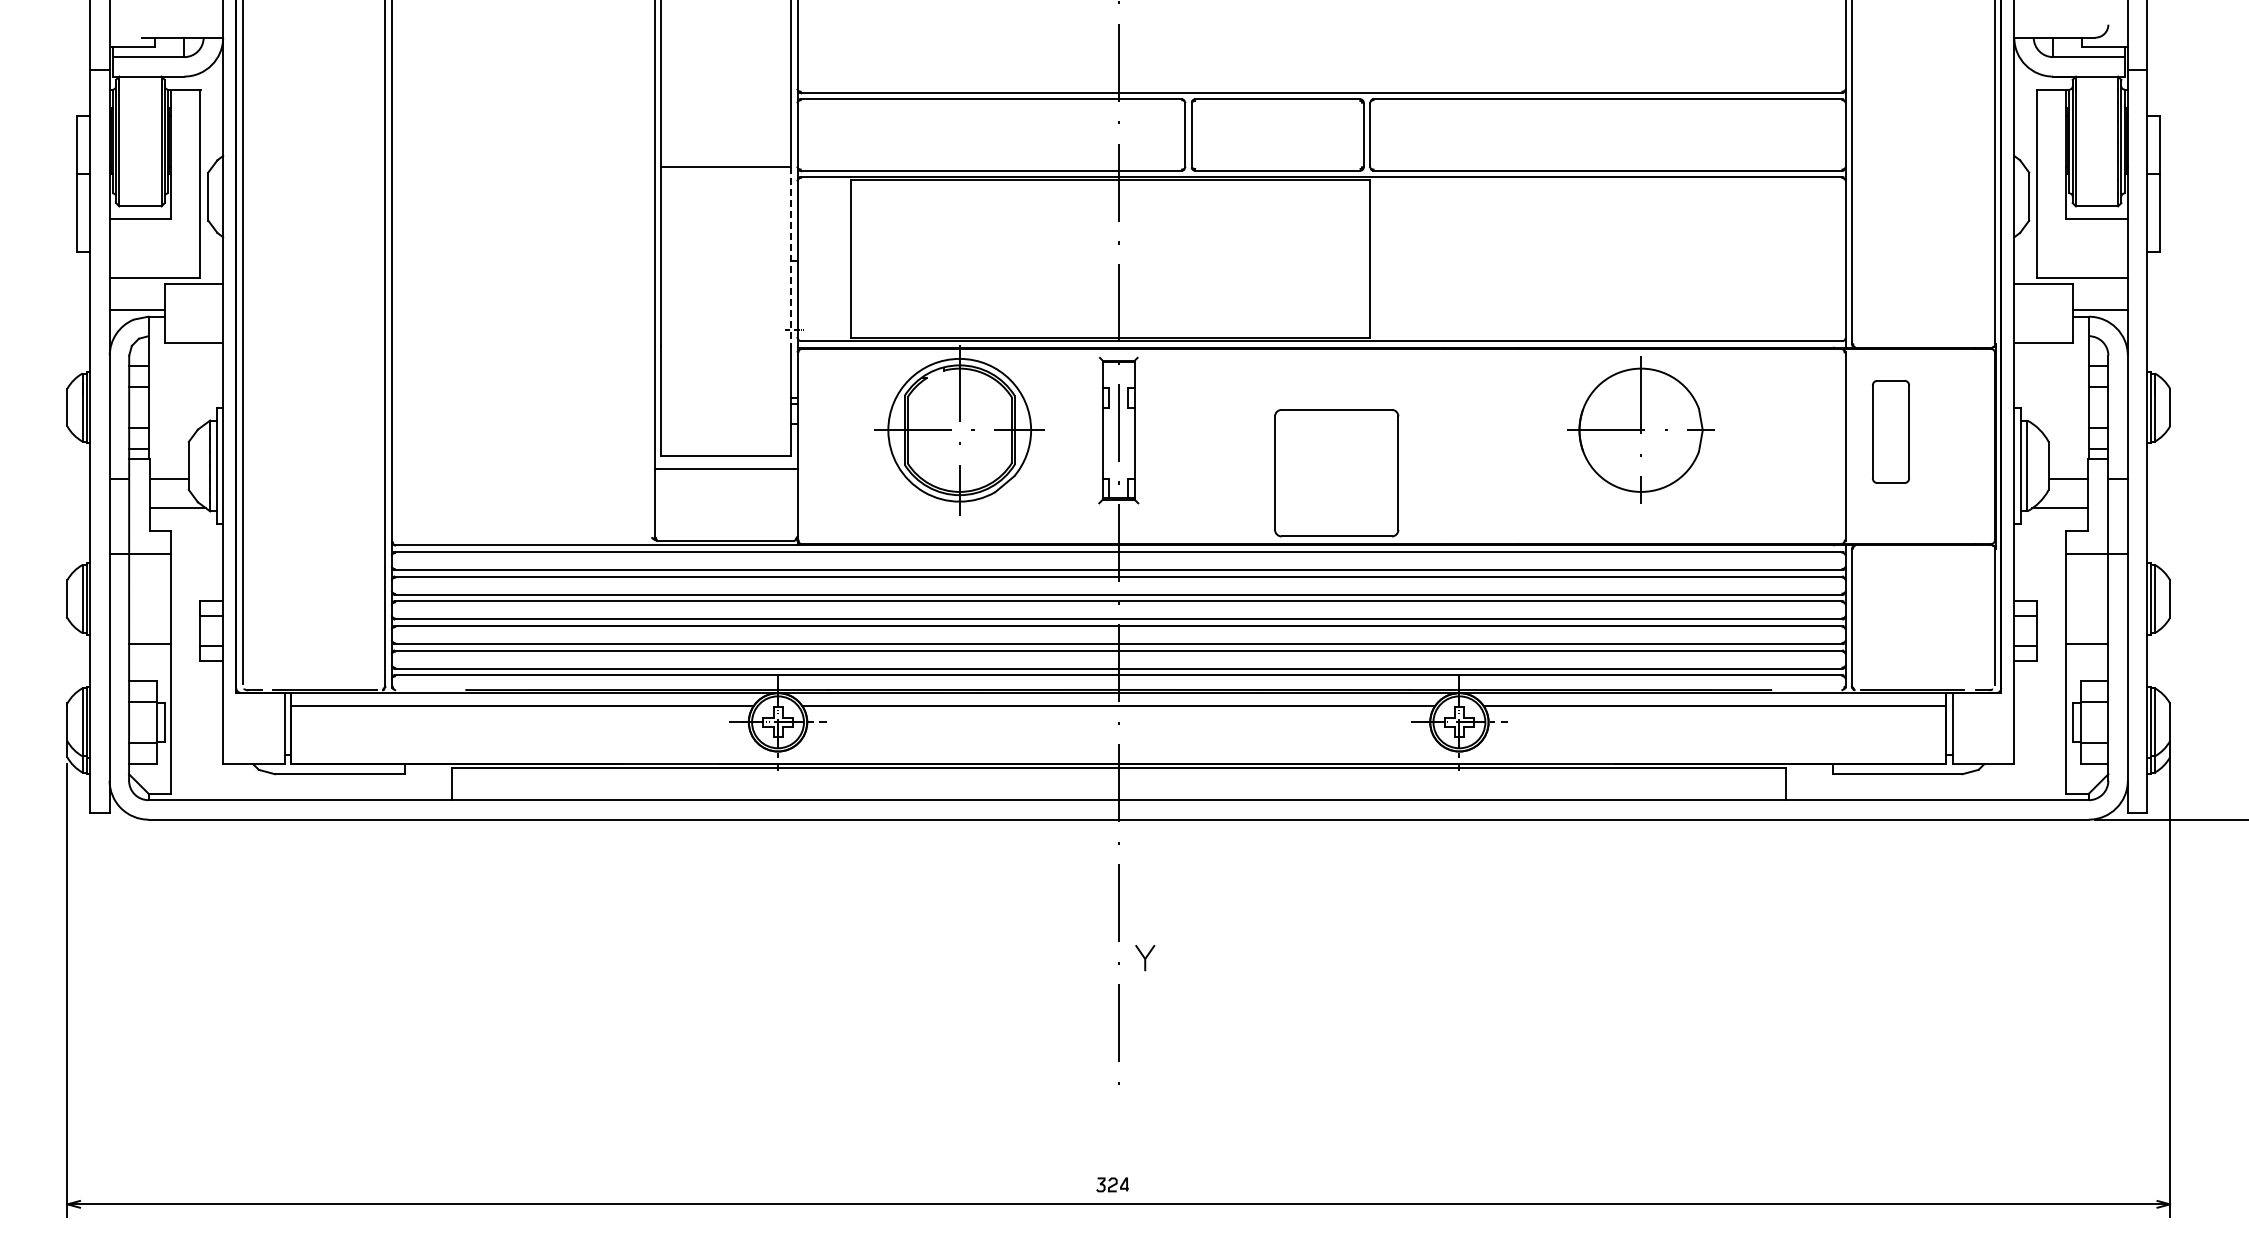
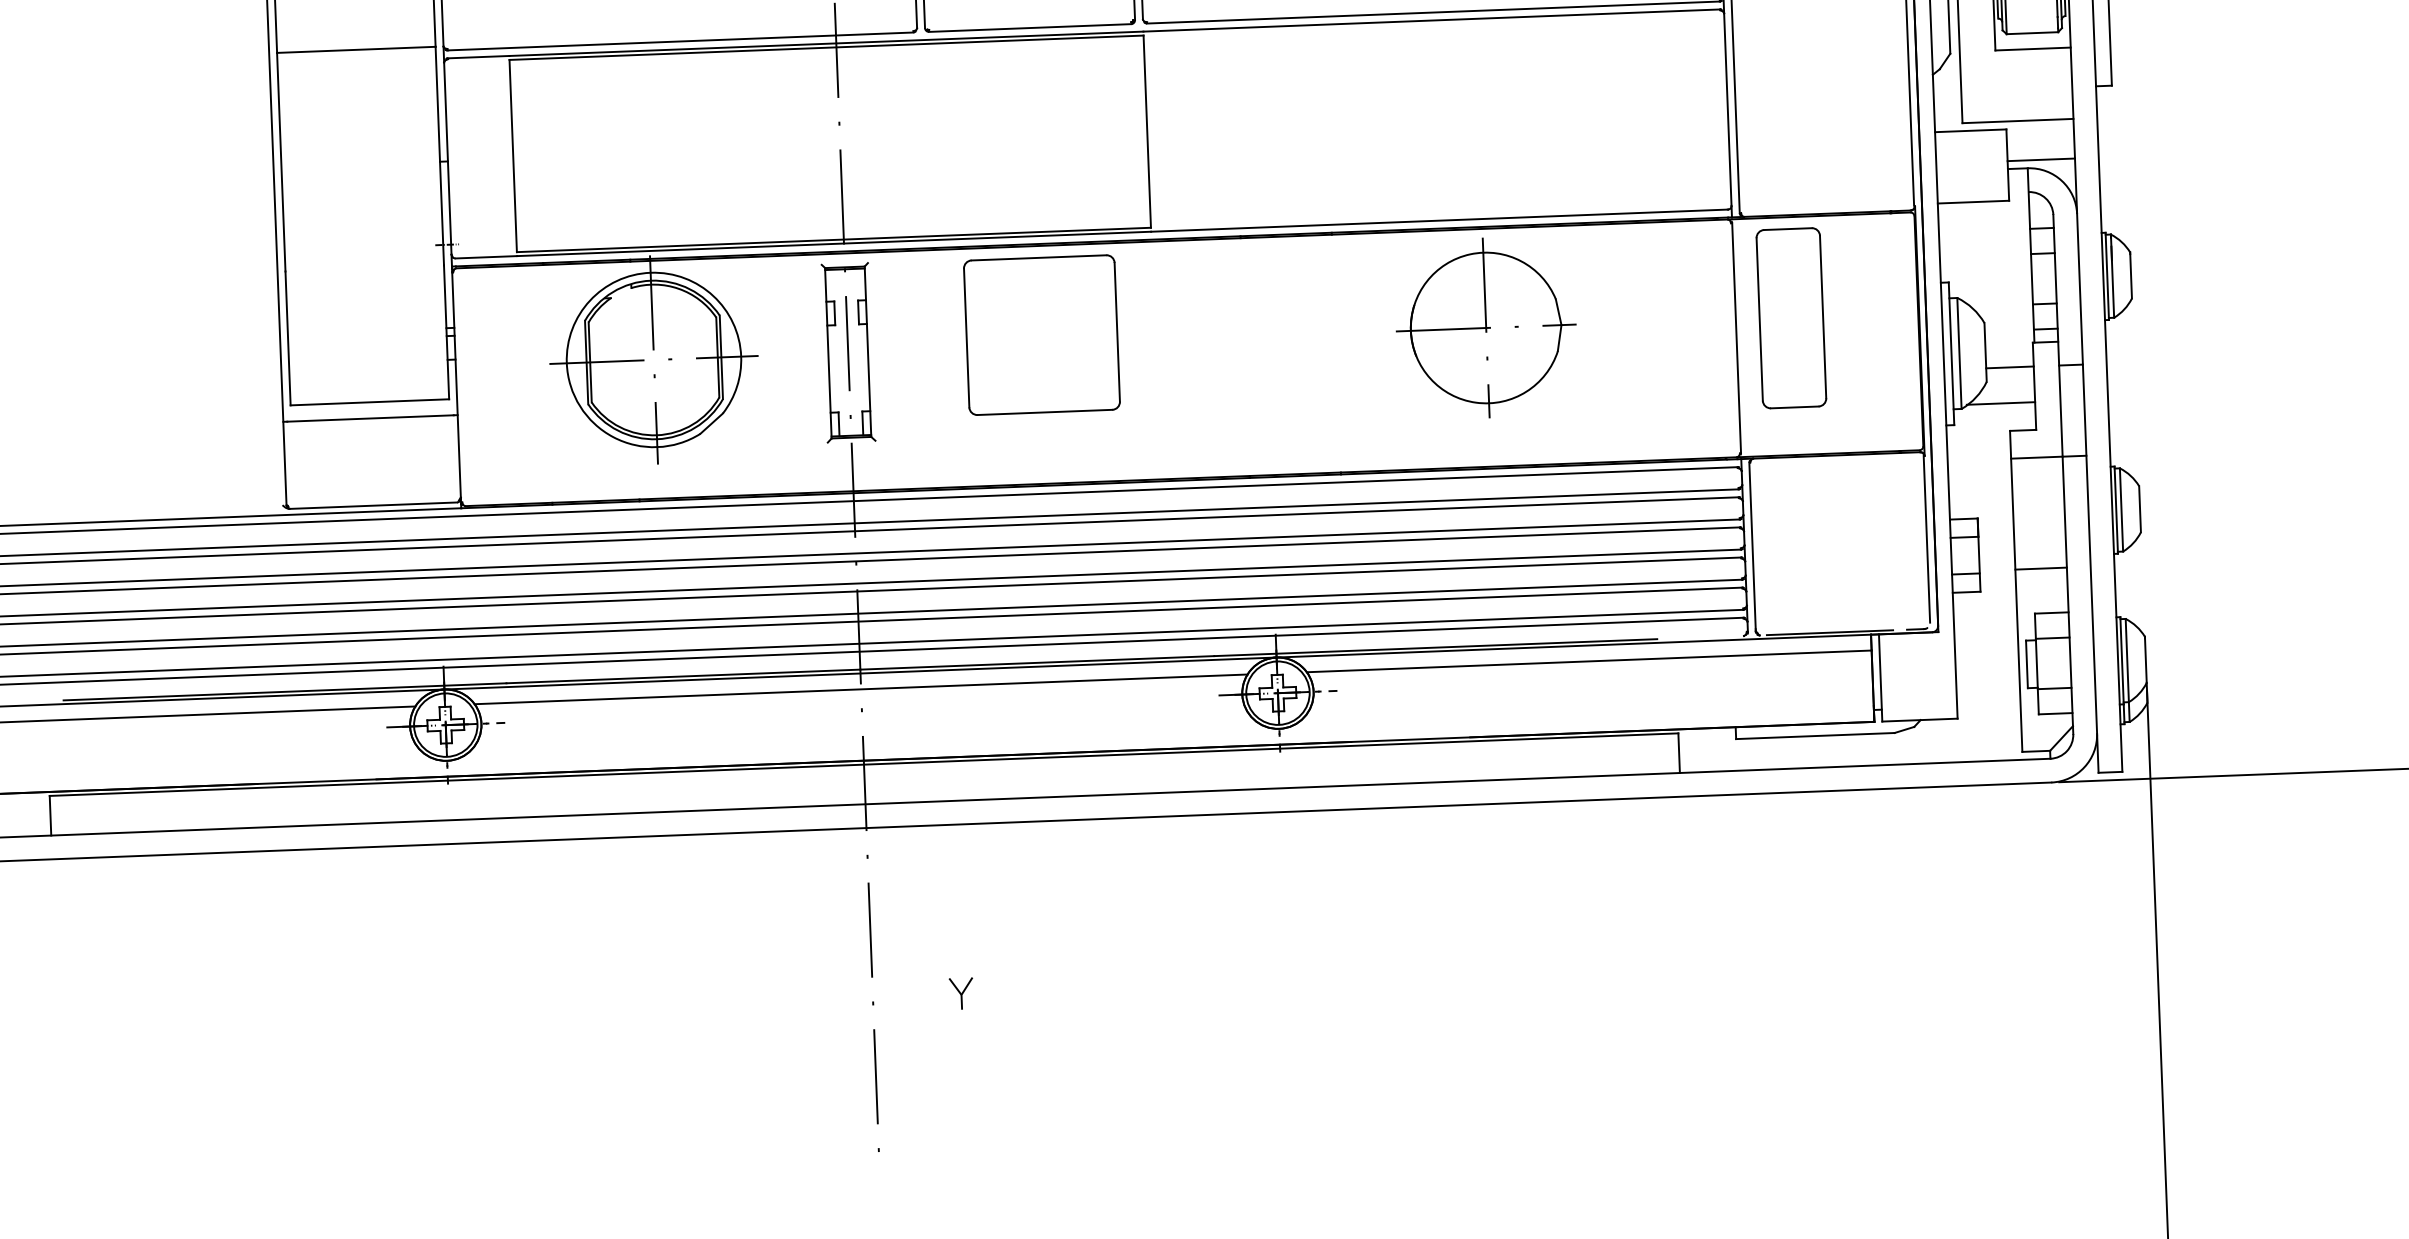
line: (791, 257) -> (440, 156), dashed -> solid
part: (1890, 431) -> (1790, 317), size x1.43
part: (1336, 473) -> (1041, 335), moved
part: (1145, 958) -> (961, 994), moved

